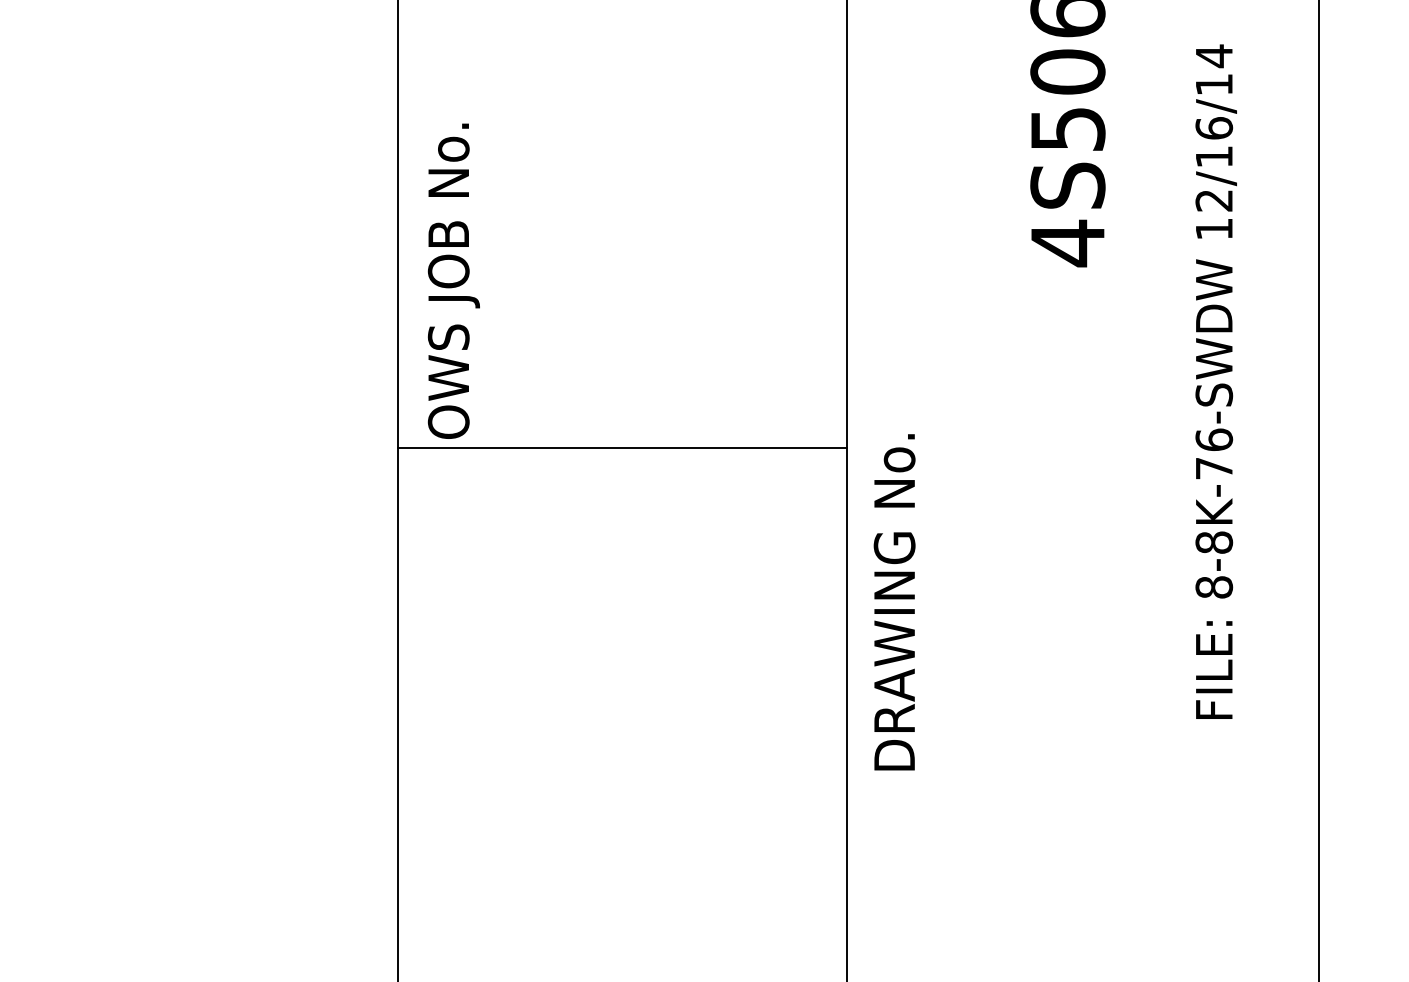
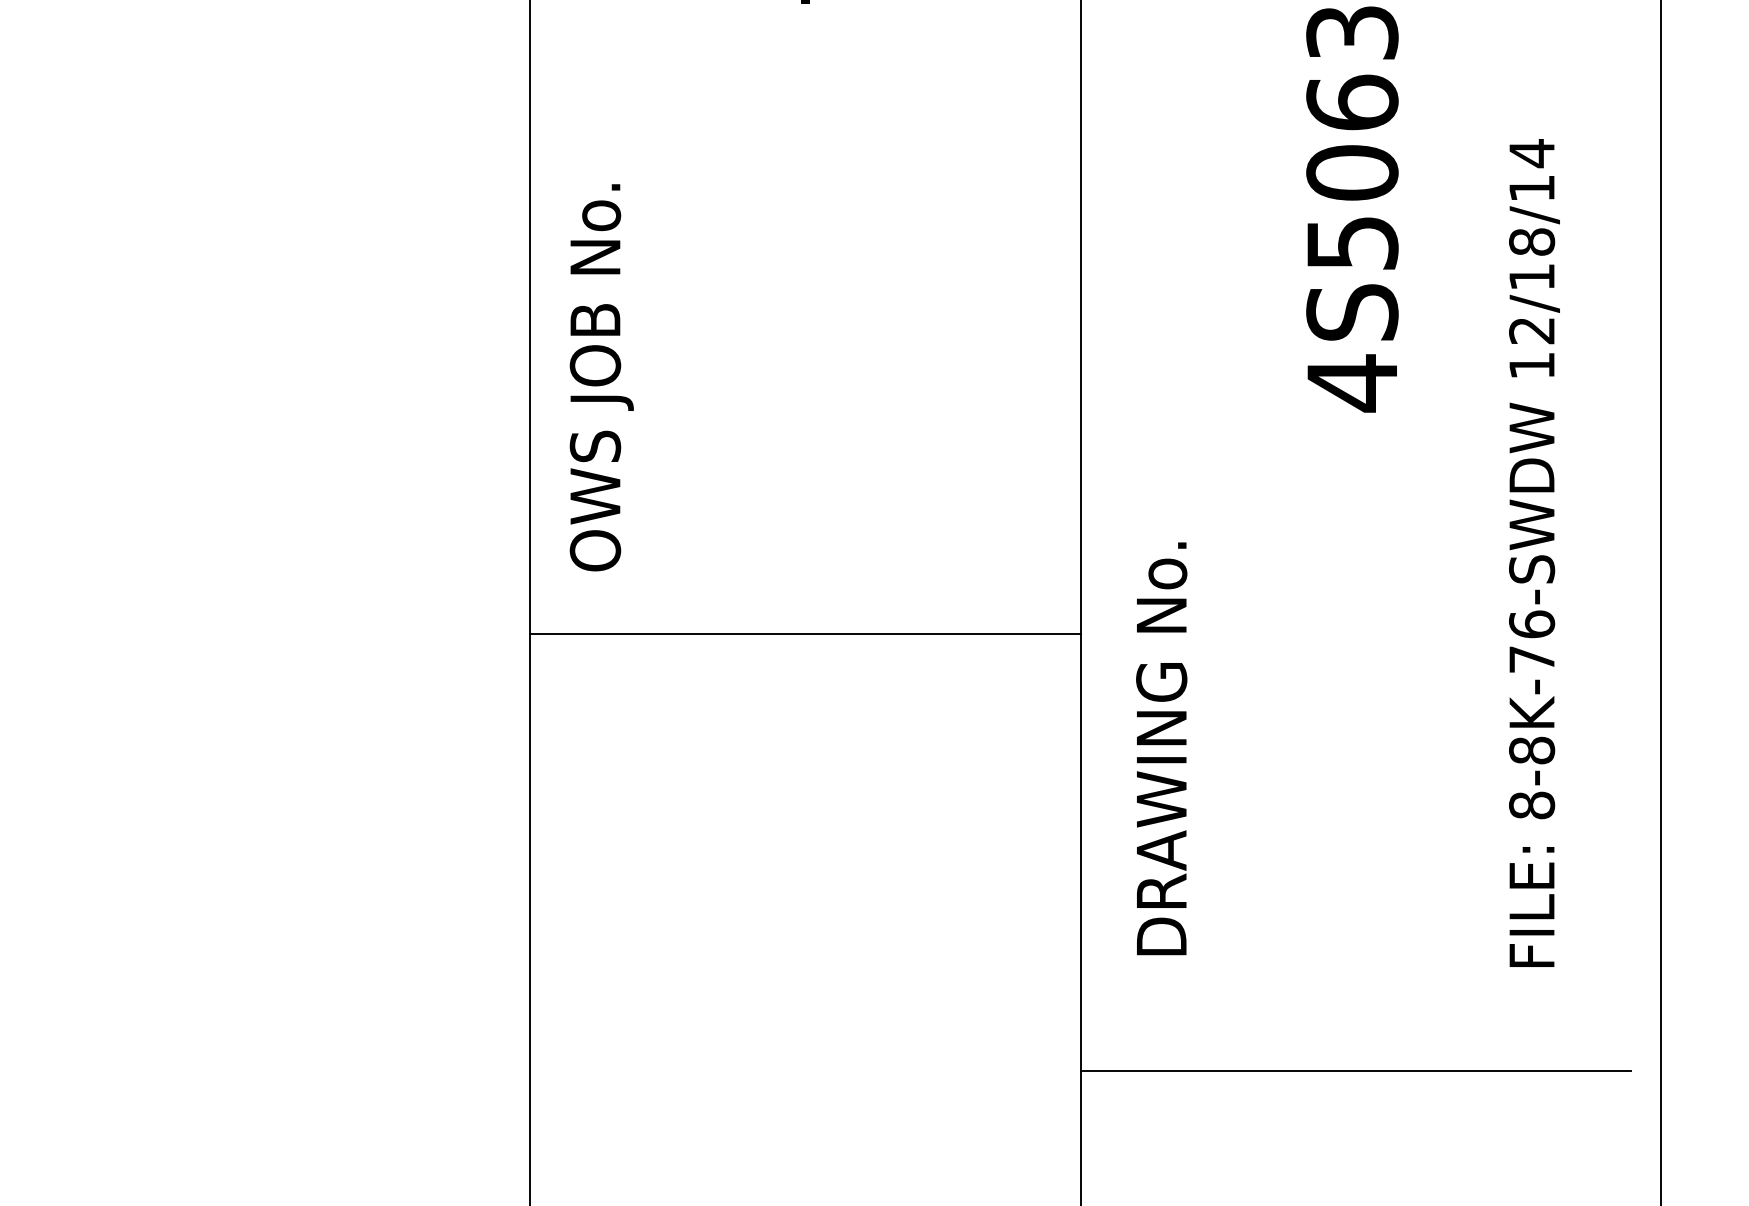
text: (1213, 127) -> (1531, 241), 12/16/14 -> 12/18/14
text: (453, 281) -> (601, 377), moved
text: (894, 602) -> (1161, 748), moved
line: (1070, 803) -> (1355, 1070), added

